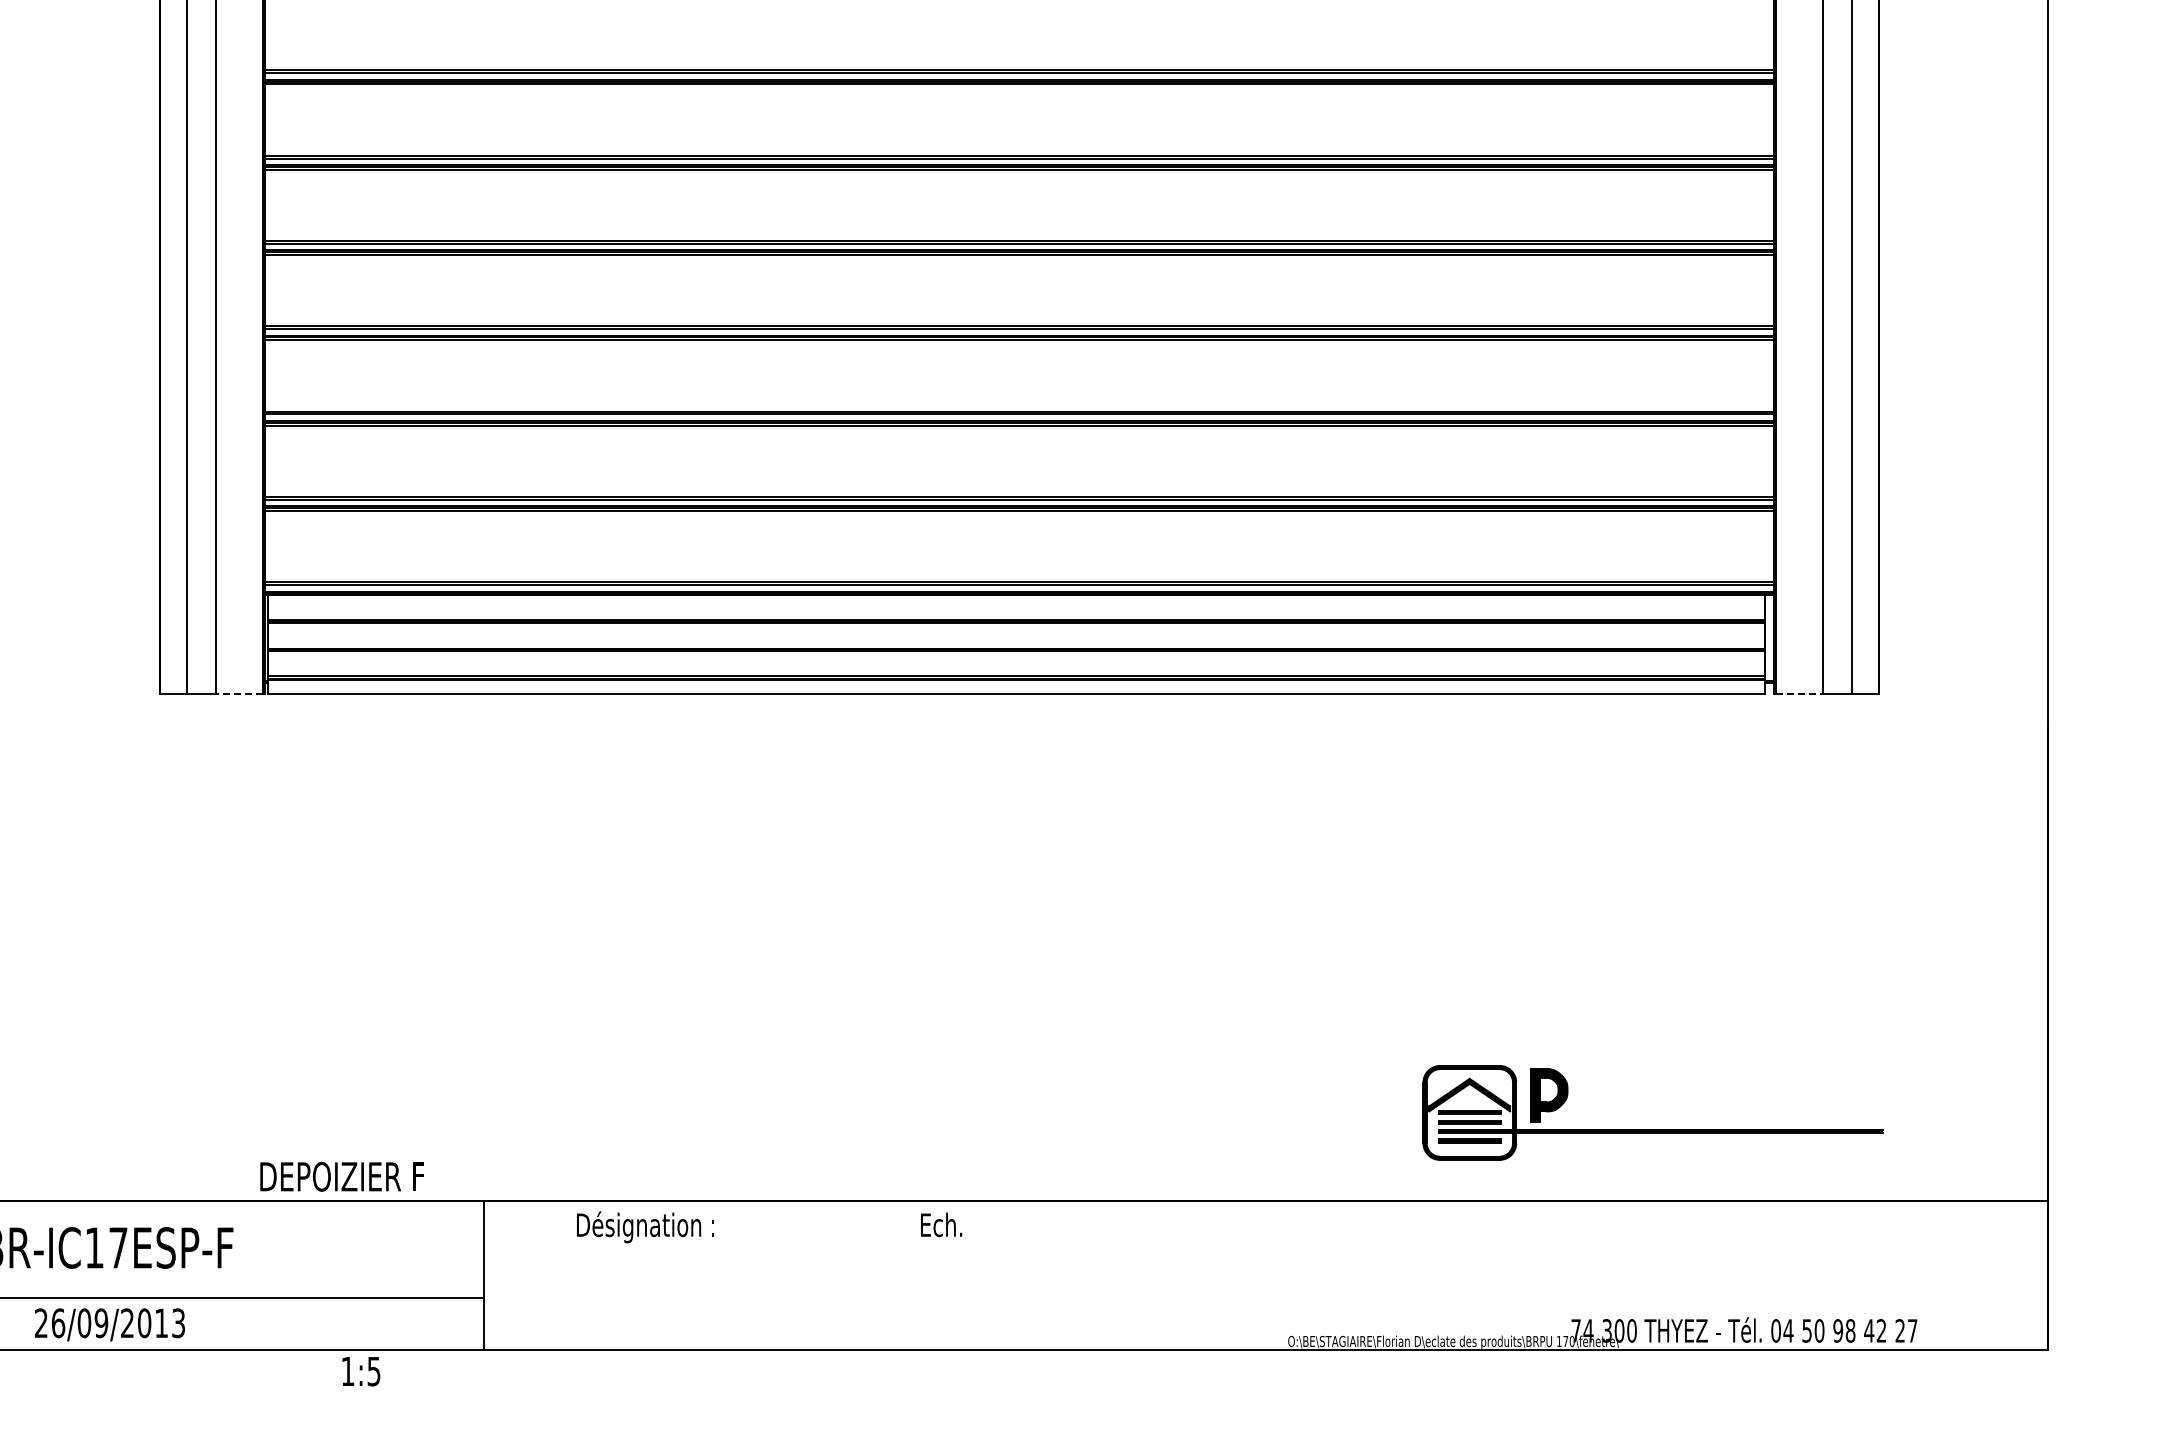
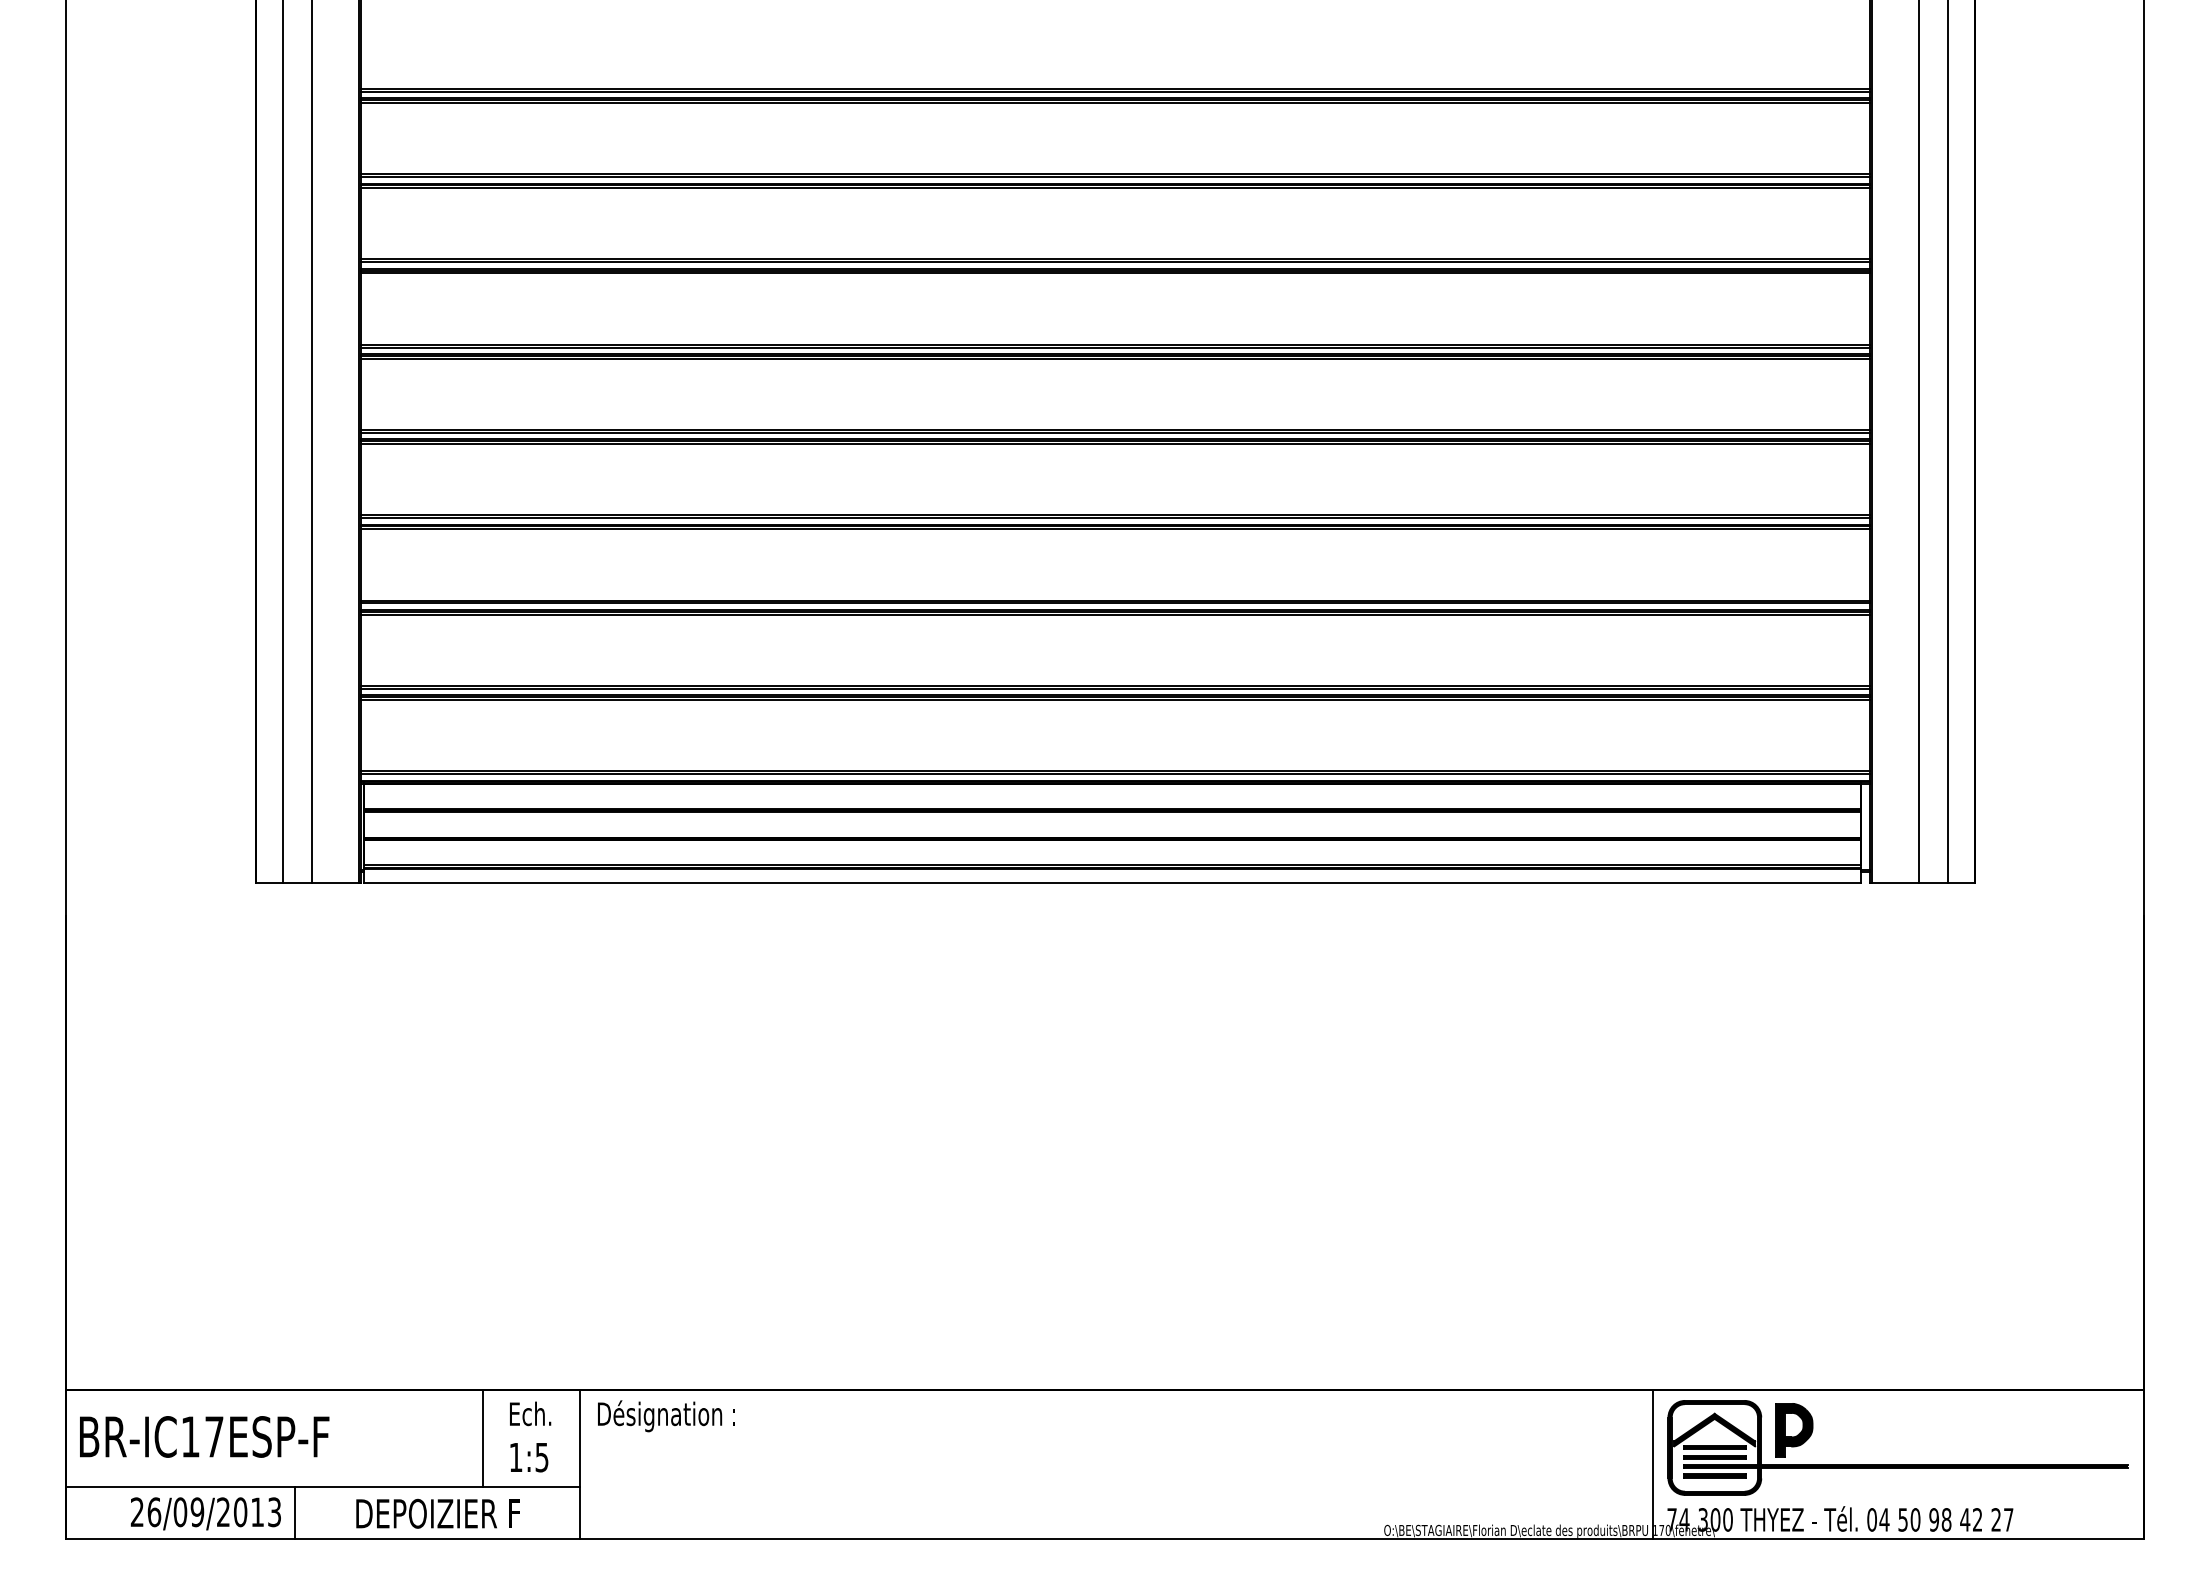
line: (239, 694) -> (335, 883), dashed -> solid
line: (1799, 694) -> (1895, 883), dashed -> solid
part: (1652, 1129) -> (1897, 1464), moved
text: (341, 1176) -> (437, 1513), moved
text: (941, 1224) -> (530, 1413), moved
text: (645, 1227) -> (666, 1416), moved
line: (387, 1248) -> (483, 1437), added
line: (1557, 1275) -> (1653, 1464), added
line: (198, 1323) -> (294, 1512), added
text: (361, 1371) -> (529, 1457), moved

